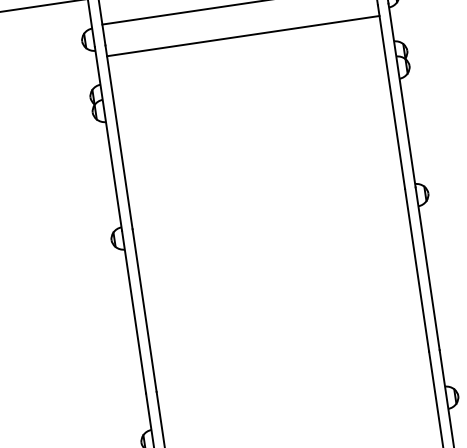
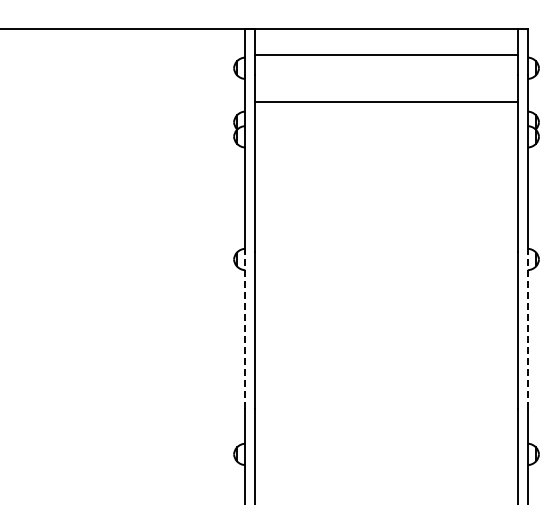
line: (243, 35) -> (386, 101), moved
line: (427, 267) -> (527, 329), solid -> dashed
line: (134, 311) -> (245, 329), solid -> dashed

